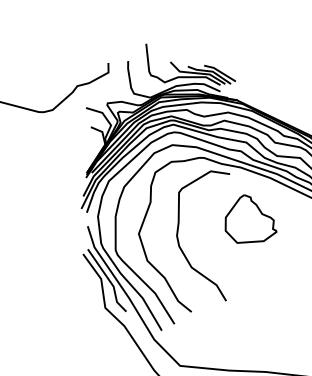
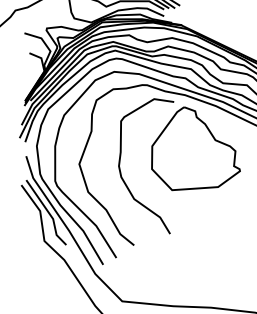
part: (250, 218) -> (195, 148), size x1.67

